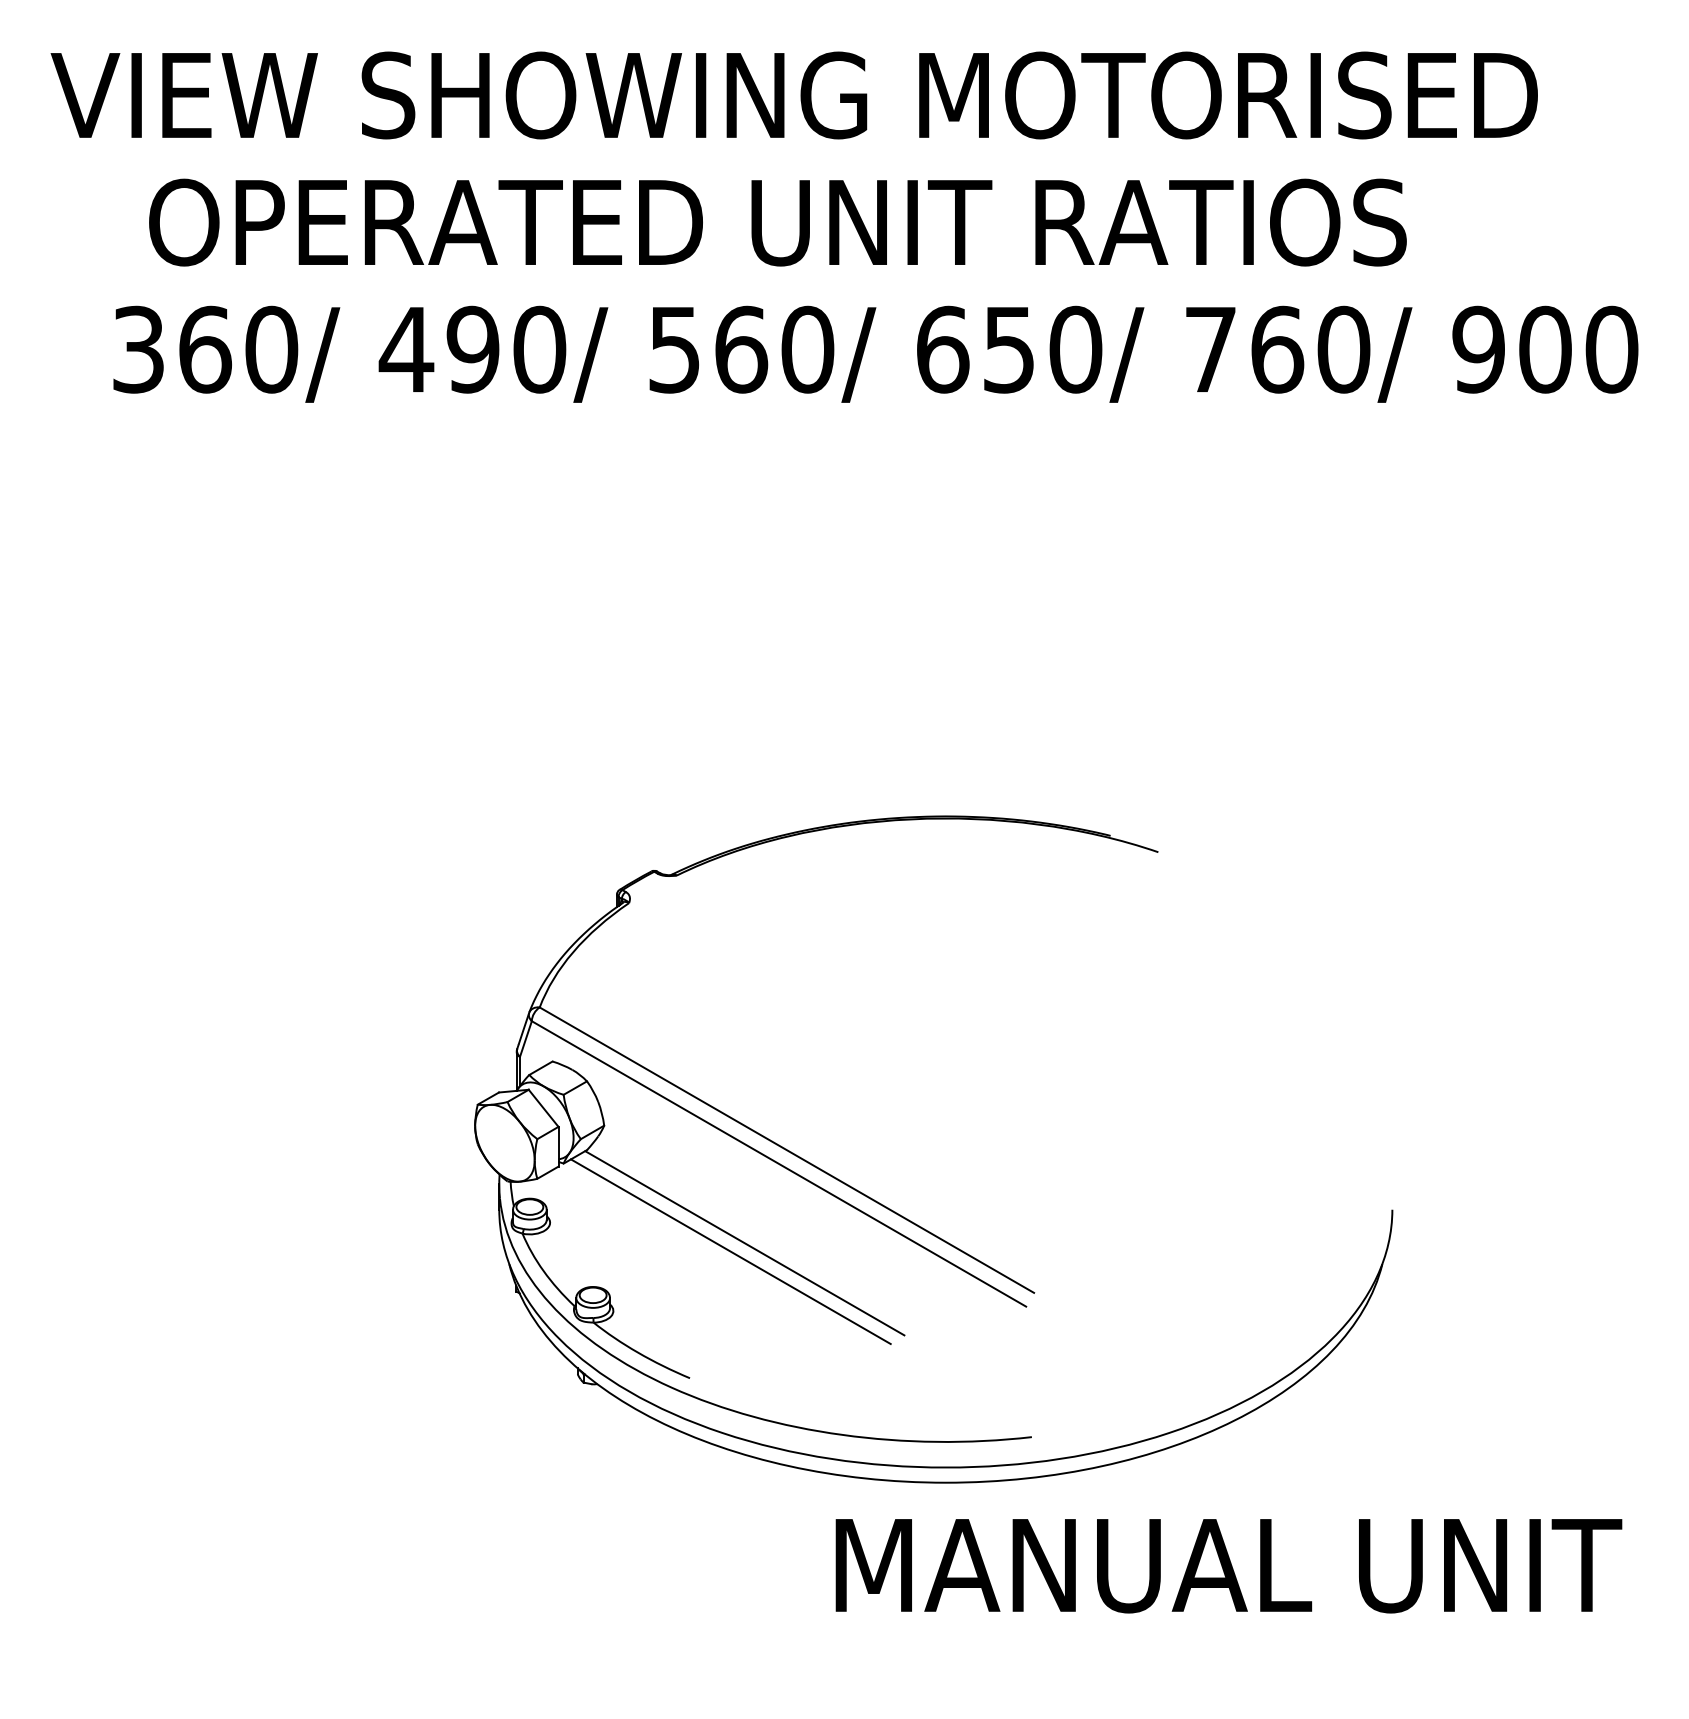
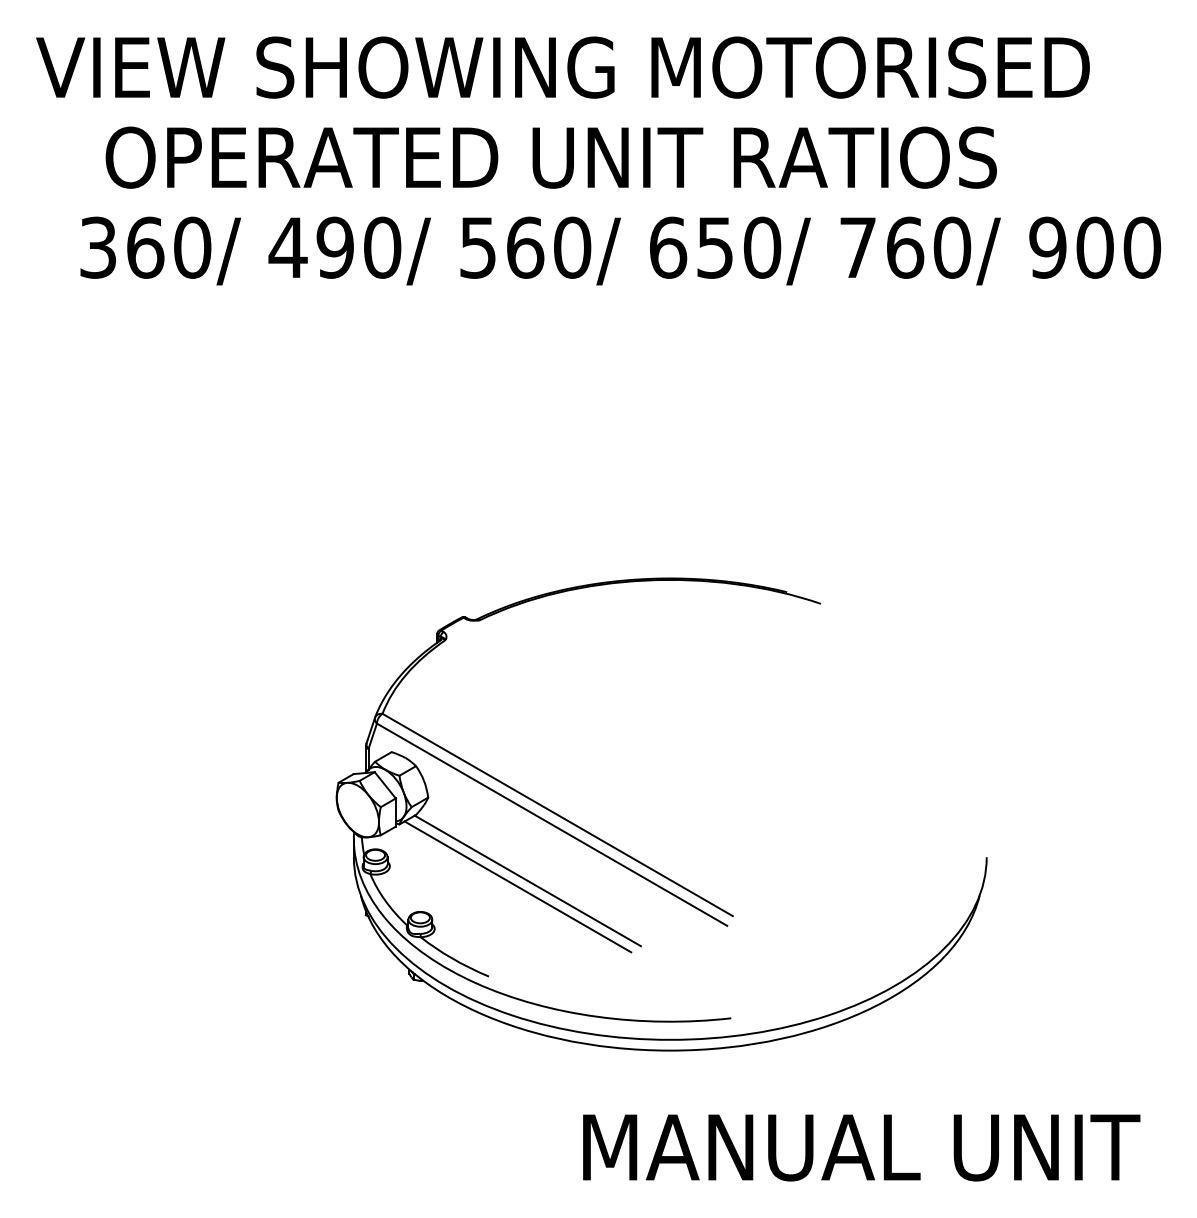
text: (1228, 1566) -> (861, 1148), moved

